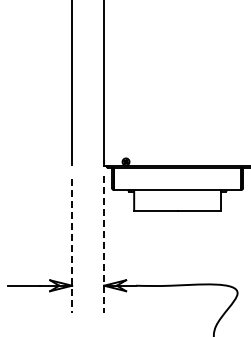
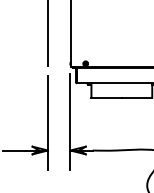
line: (104, 244) -> (70, 121), dashed -> solid
line: (72, 246) -> (48, 123), dashed -> solid

